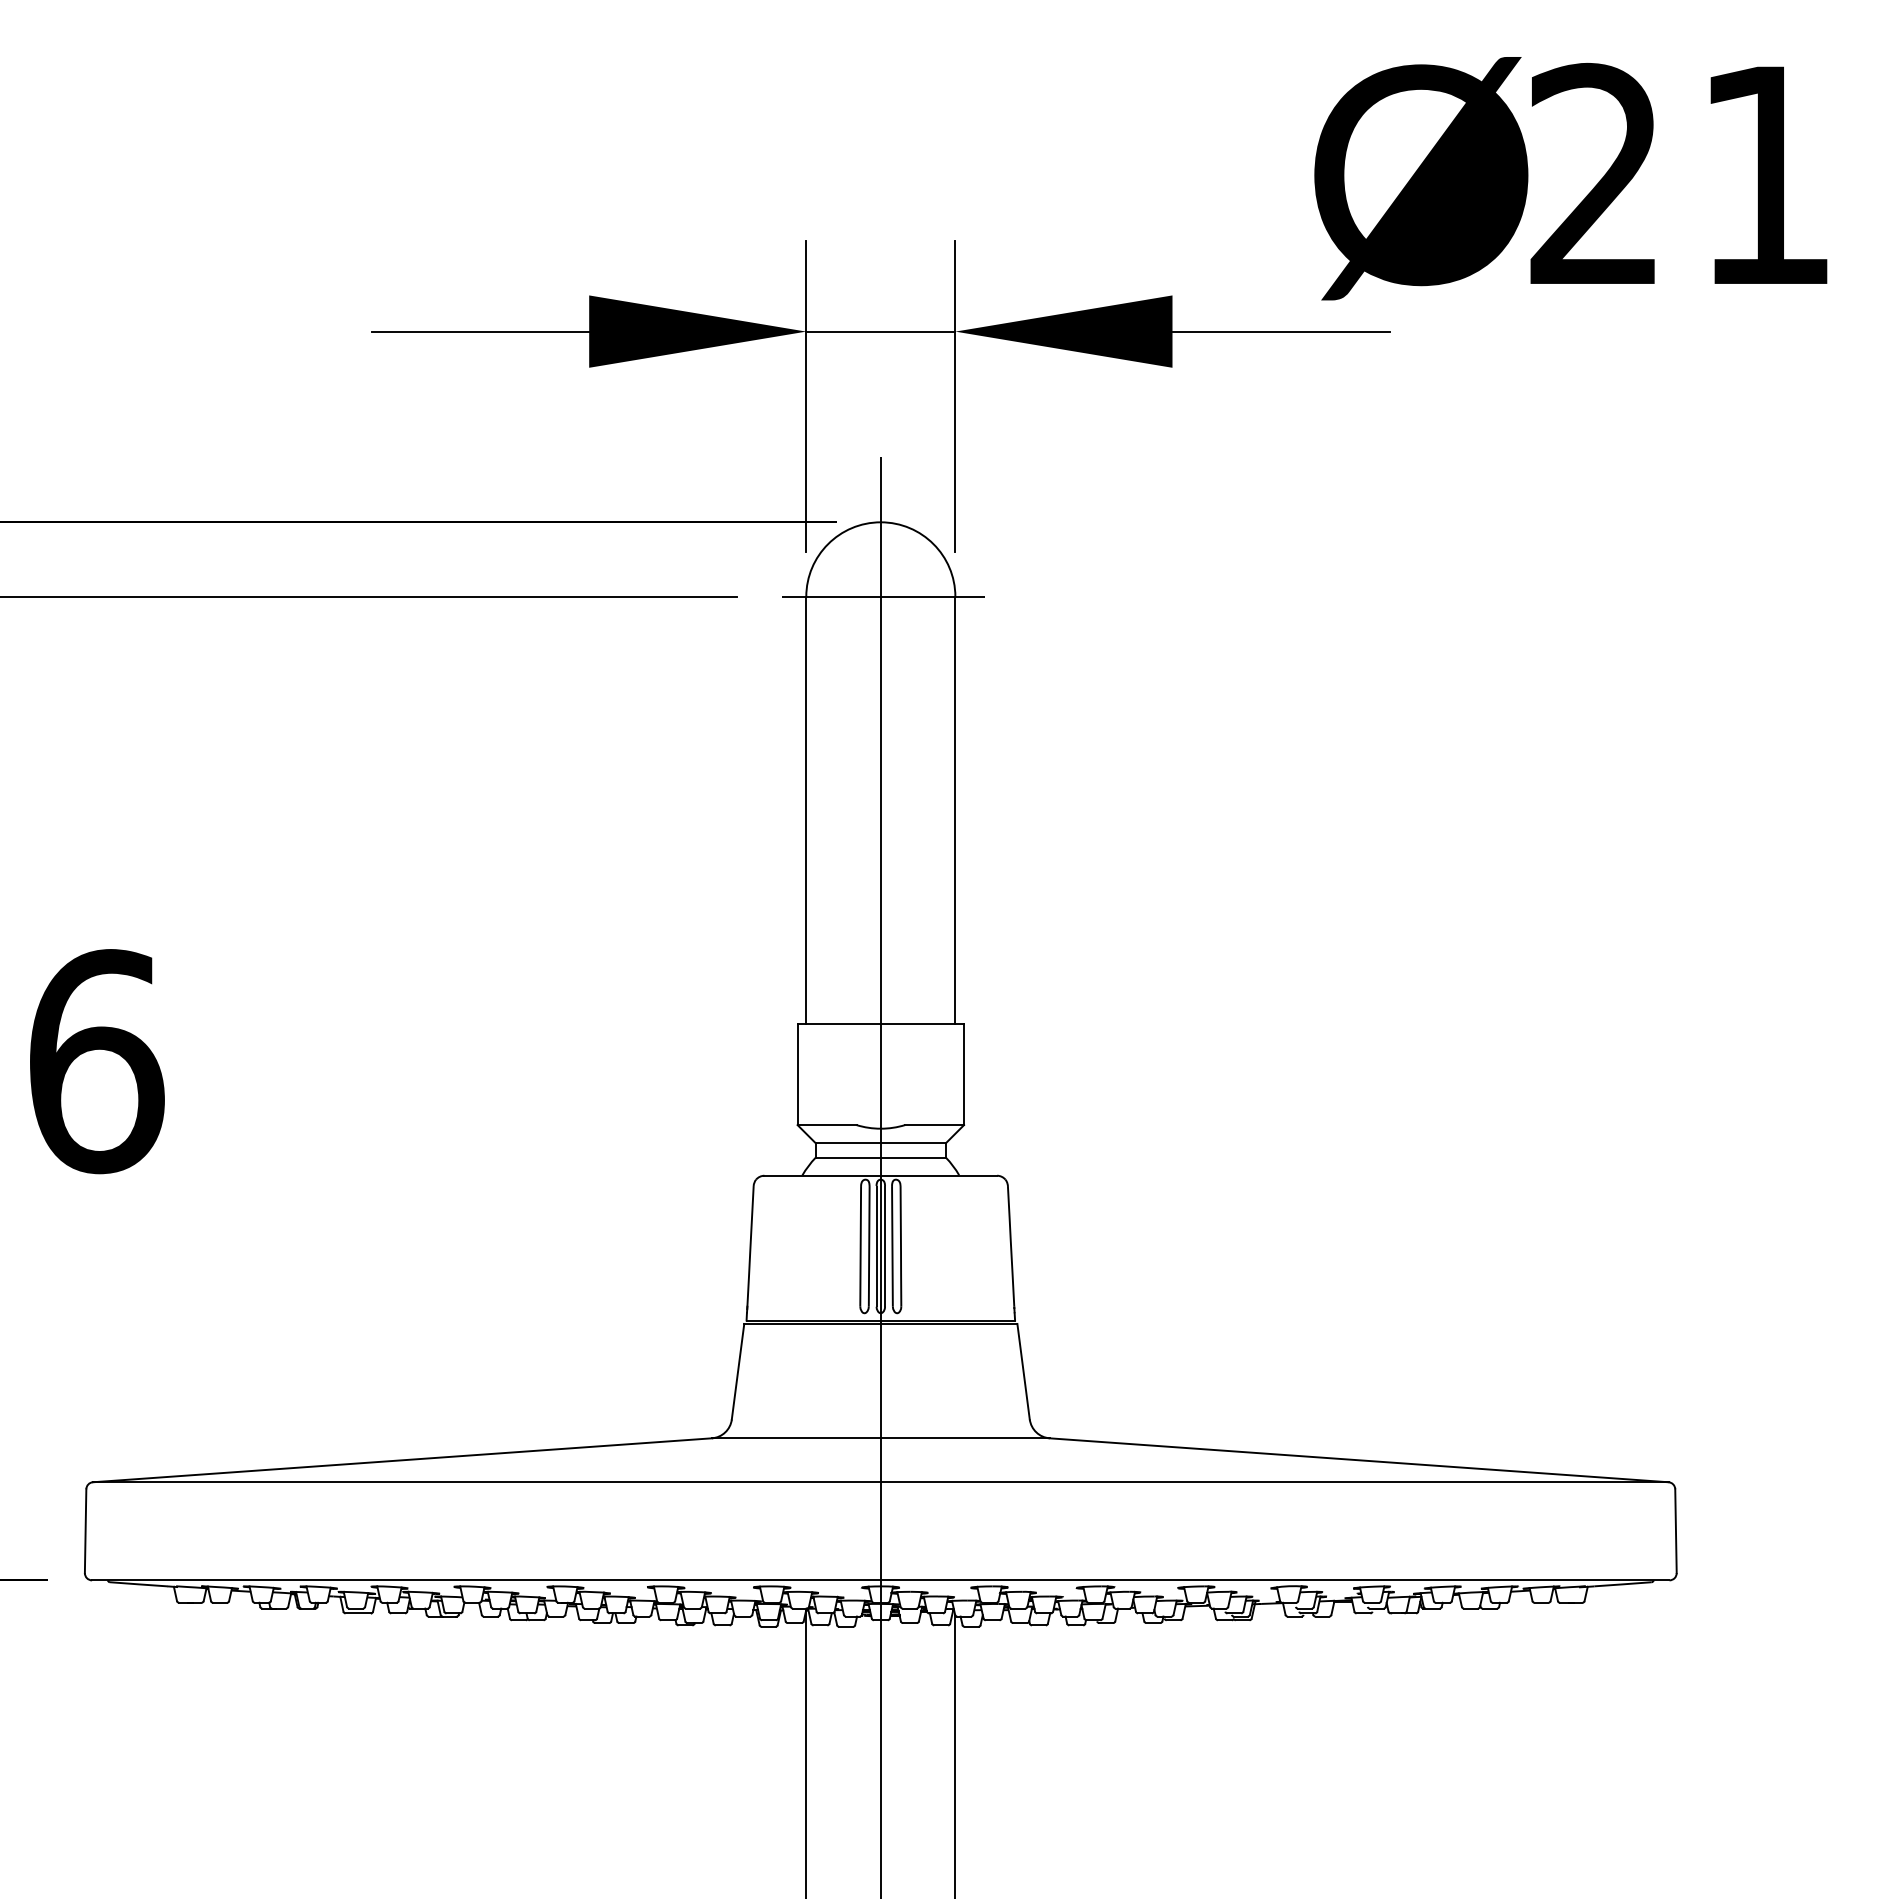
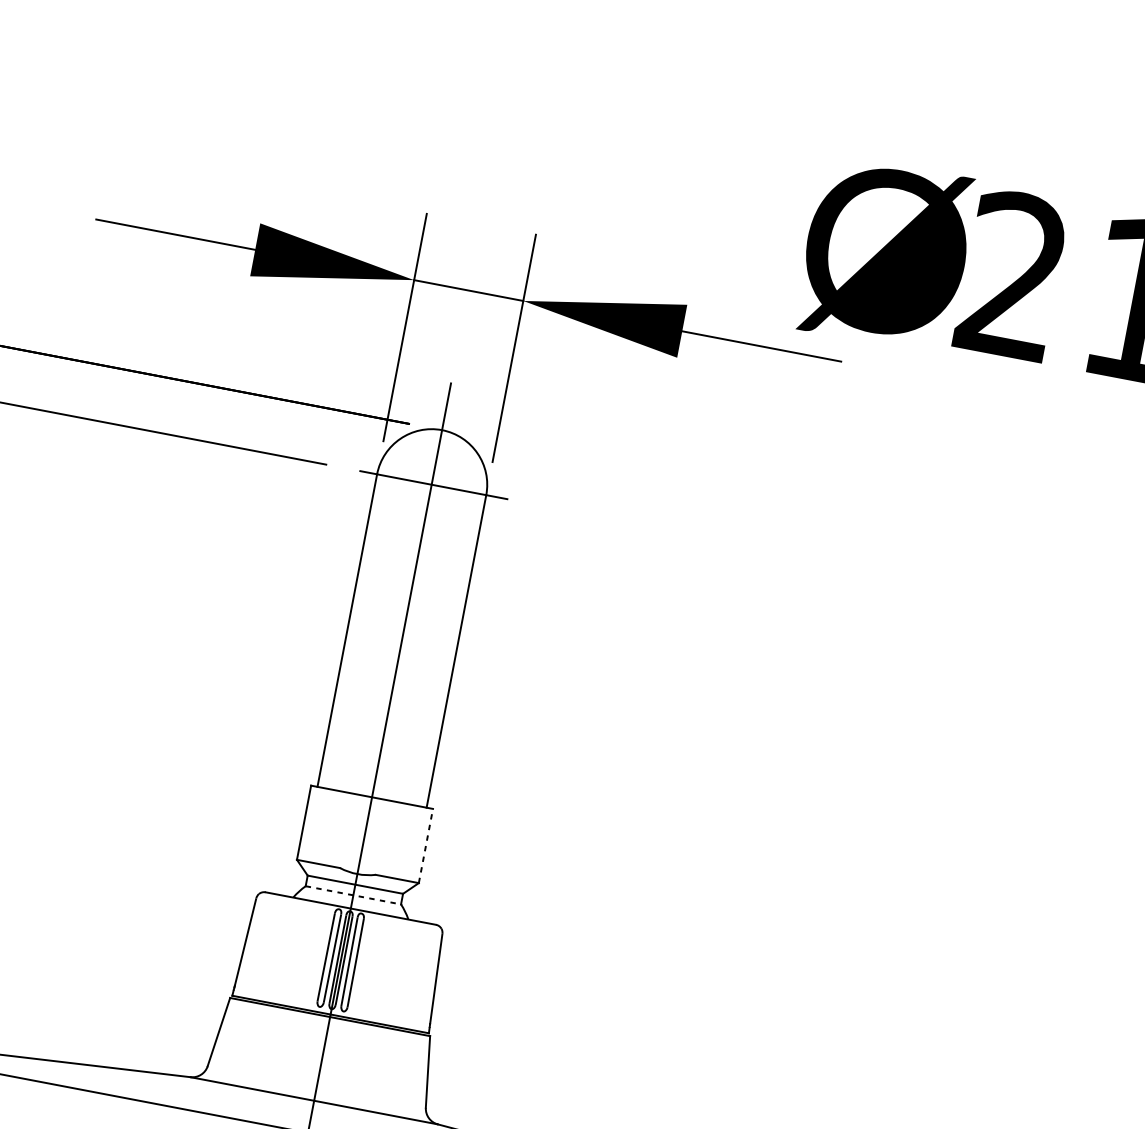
line: (964, 1074) -> (426, 846), solid -> dashed
line: (881, 1157) -> (353, 895), solid -> dashed

